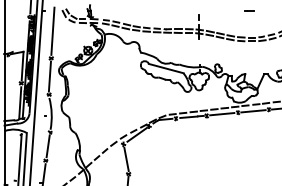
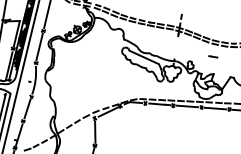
part: (249, 10) -> (213, 56), moved

